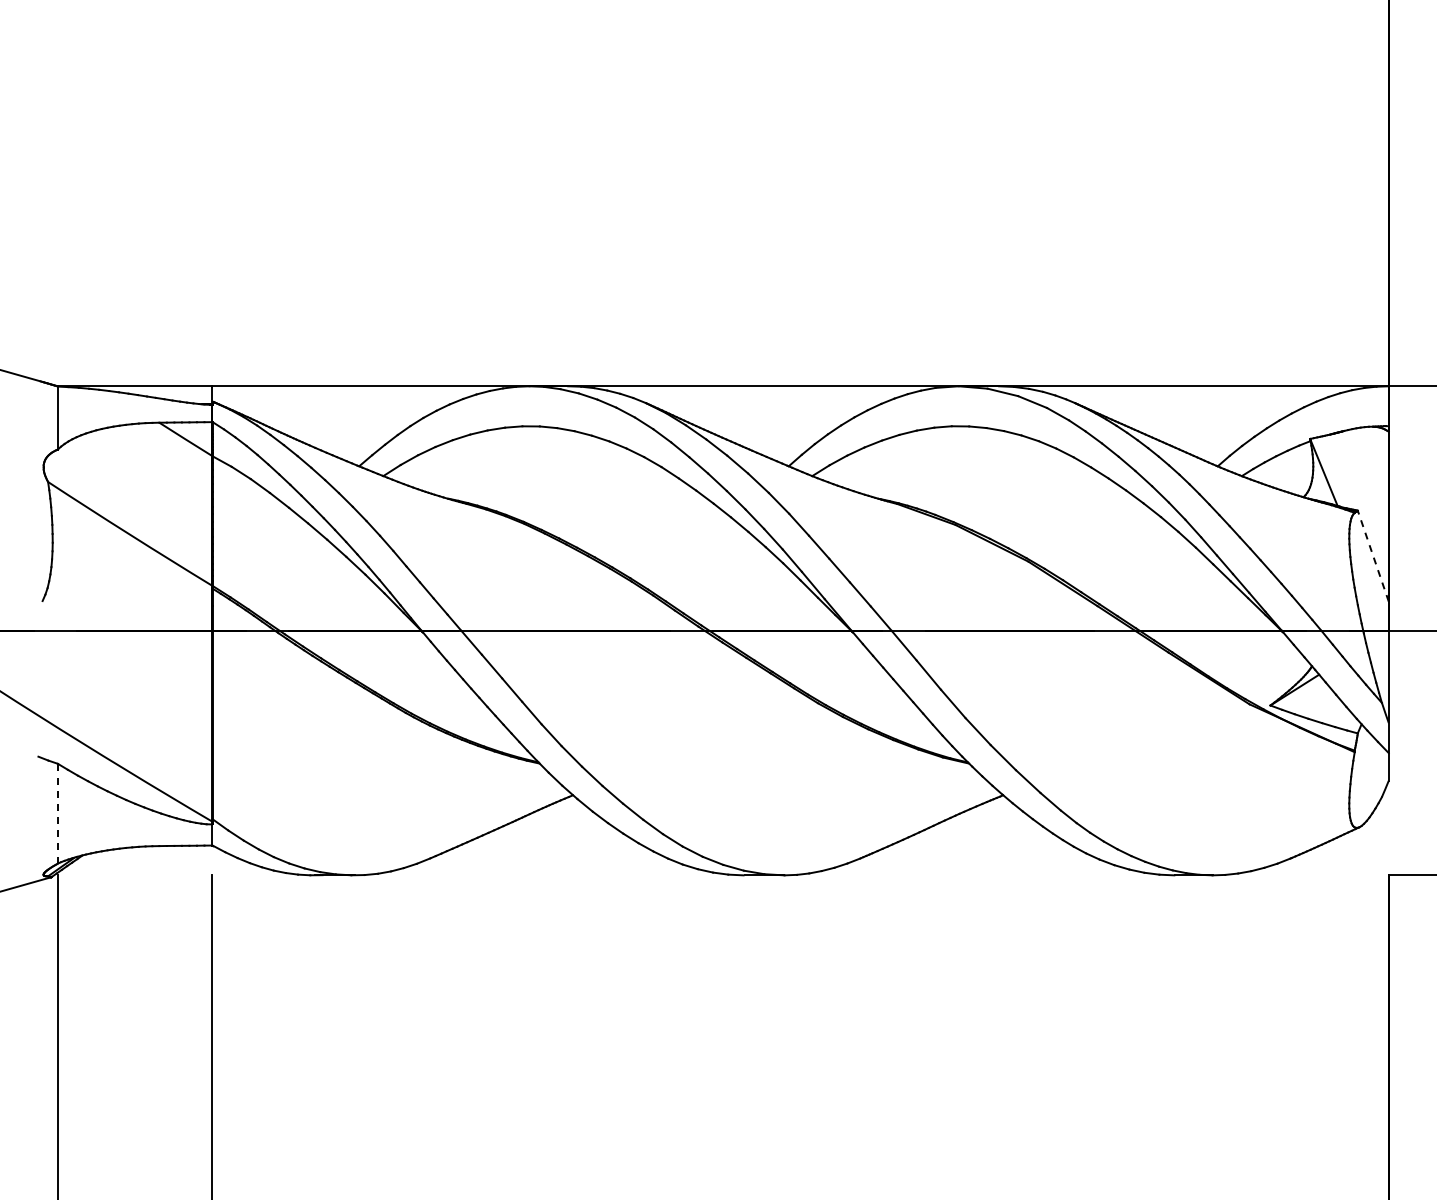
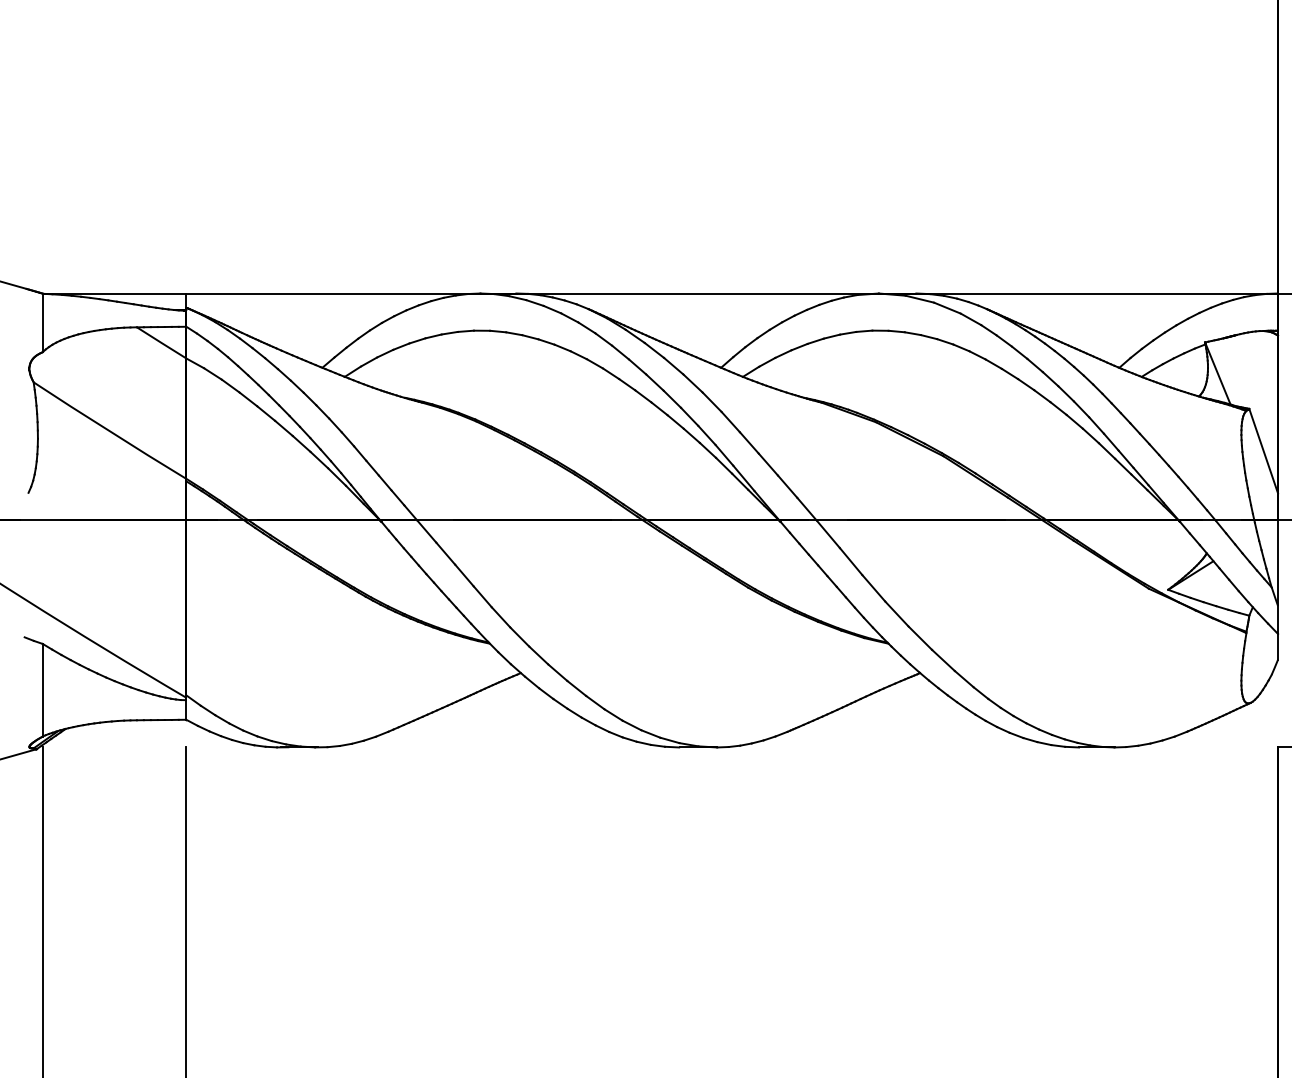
line: (1373, 555) -> (1263, 450), dashed -> solid
line: (57, 813) -> (42, 690), dashed -> solid

